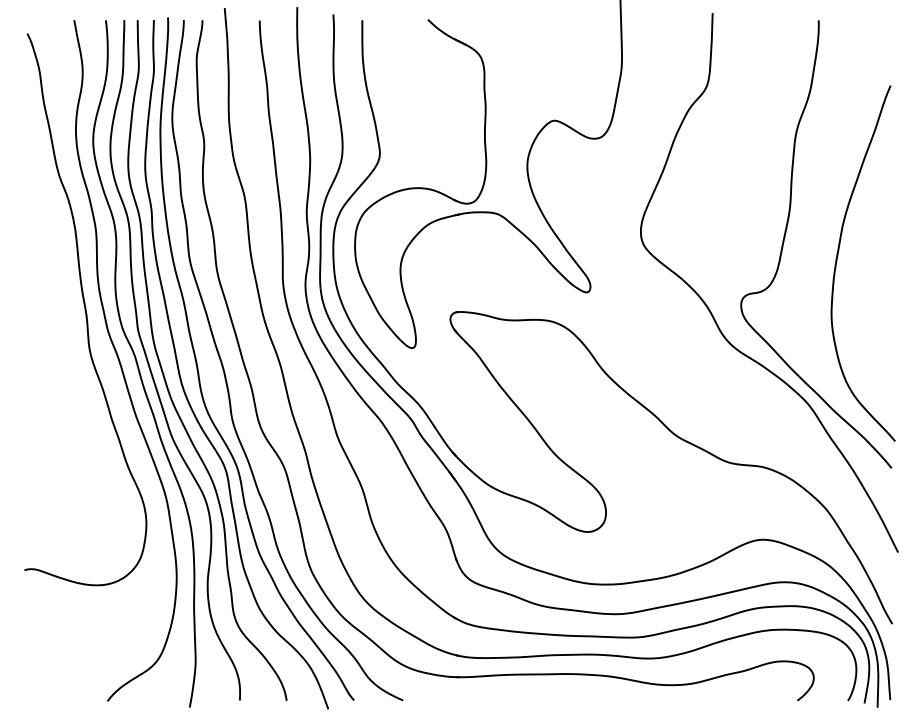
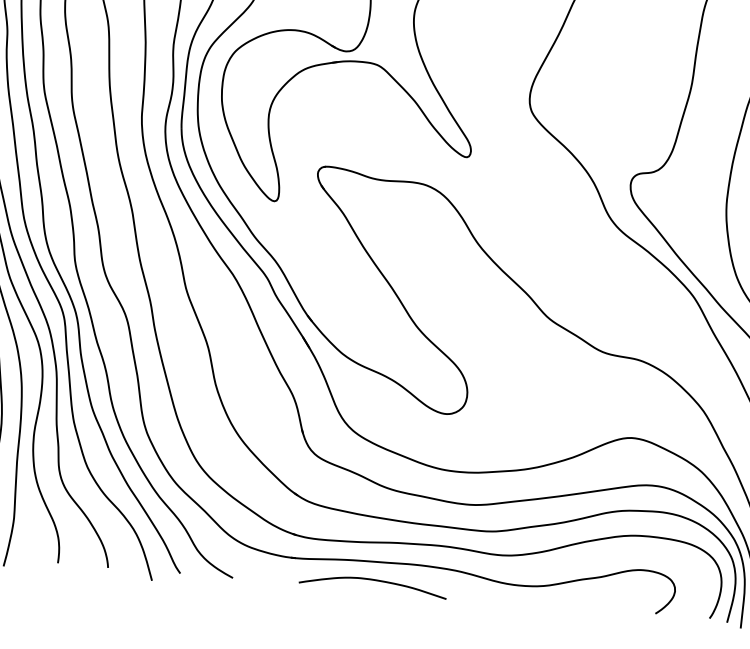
curve: (533, 692) -> (373, 581), added

